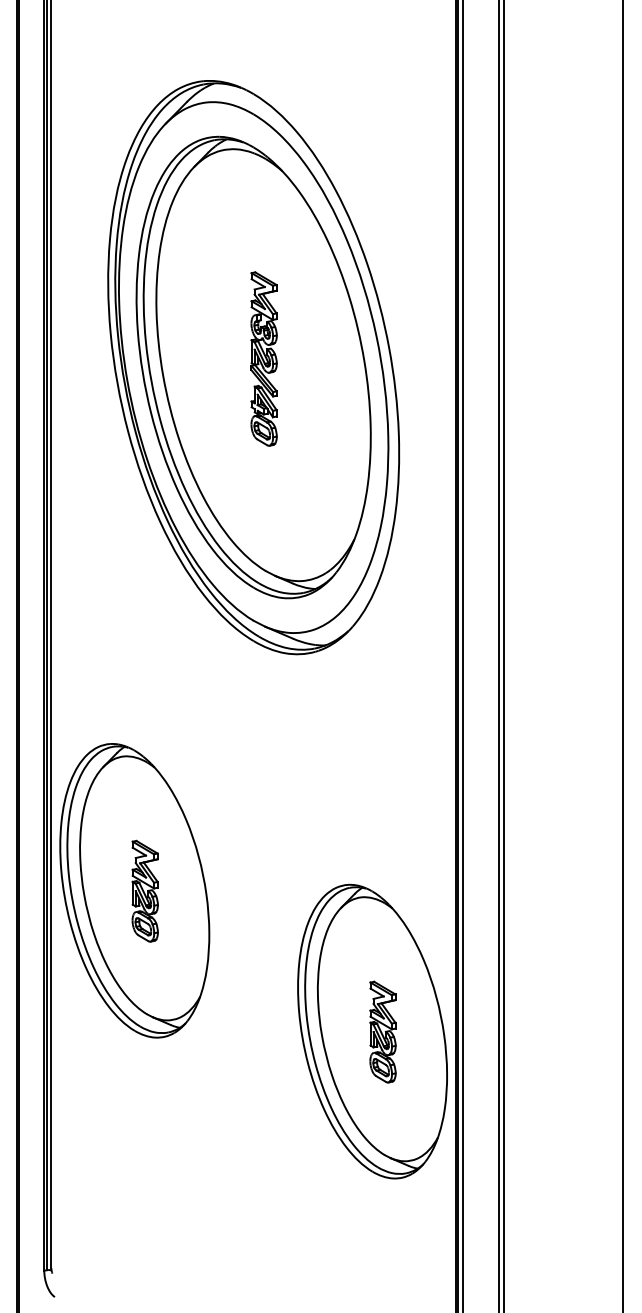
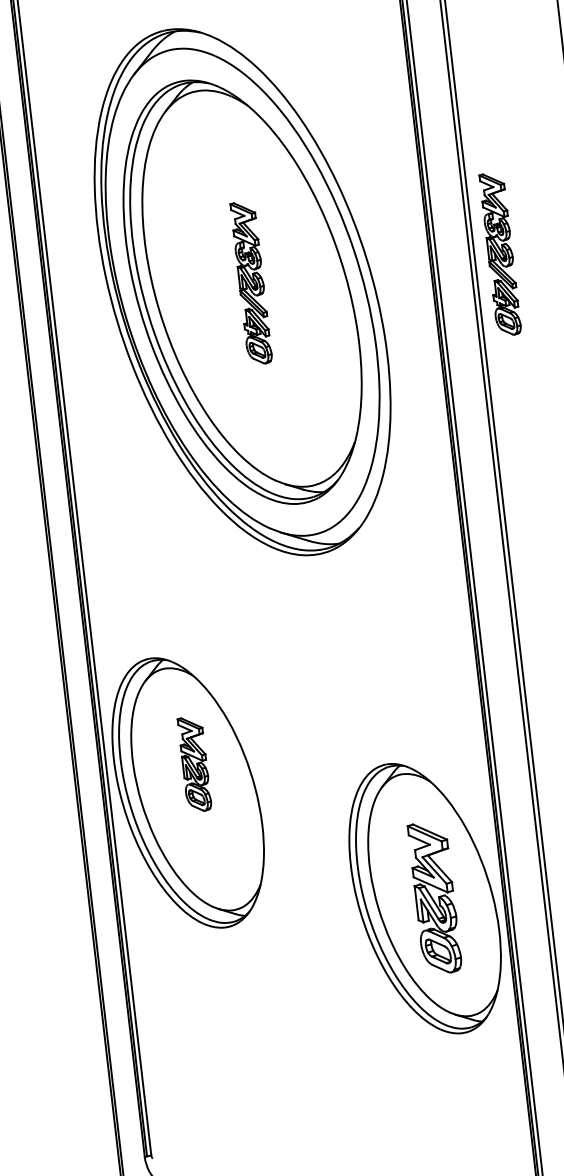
part: (530, 358) -> (499, 253), added
part: (144, 890) -> (193, 763), moved
part: (382, 1031) -> (434, 897), size x1.6

